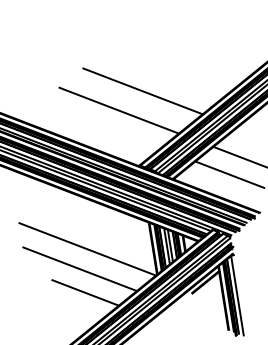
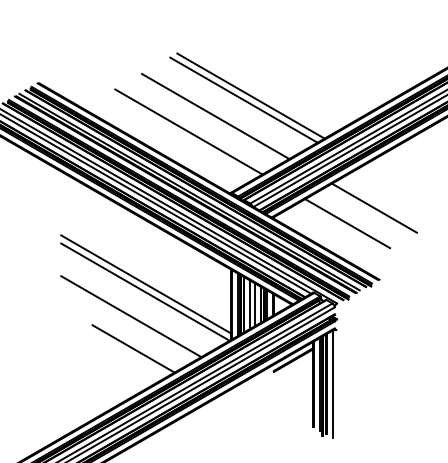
line: (137, 94) -> (243, 99), added
line: (100, 125) -> (188, 131), added
line: (87, 243) -> (146, 284), added

